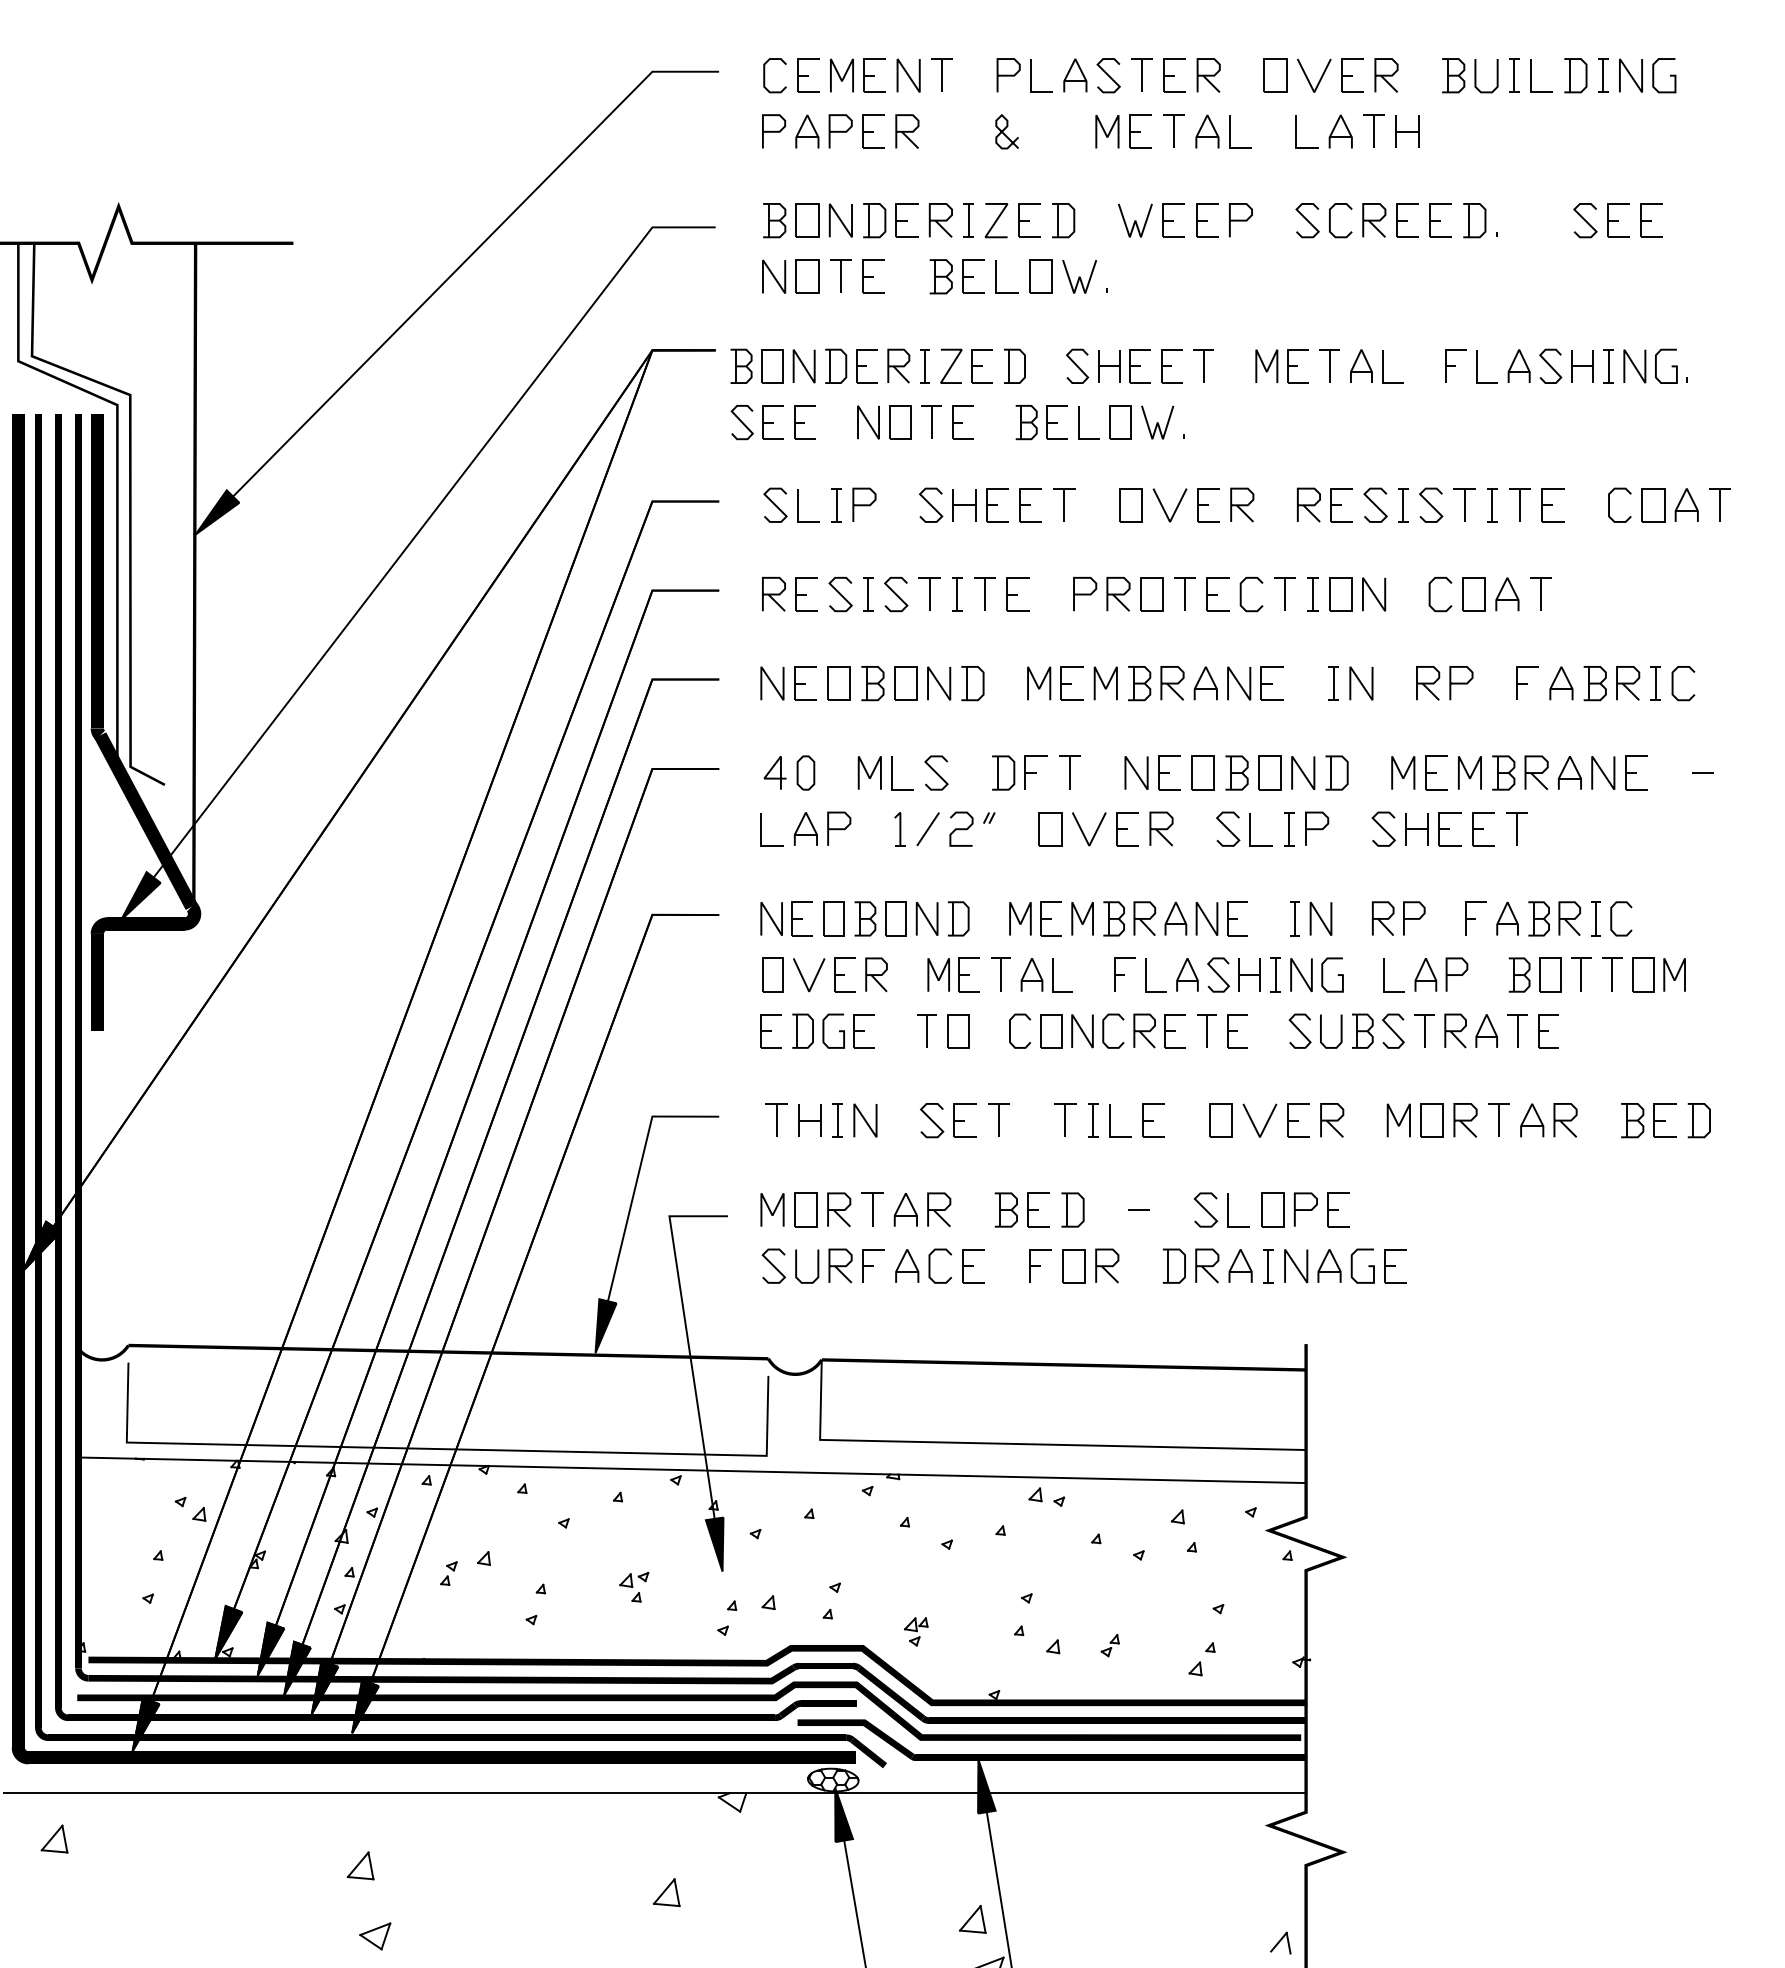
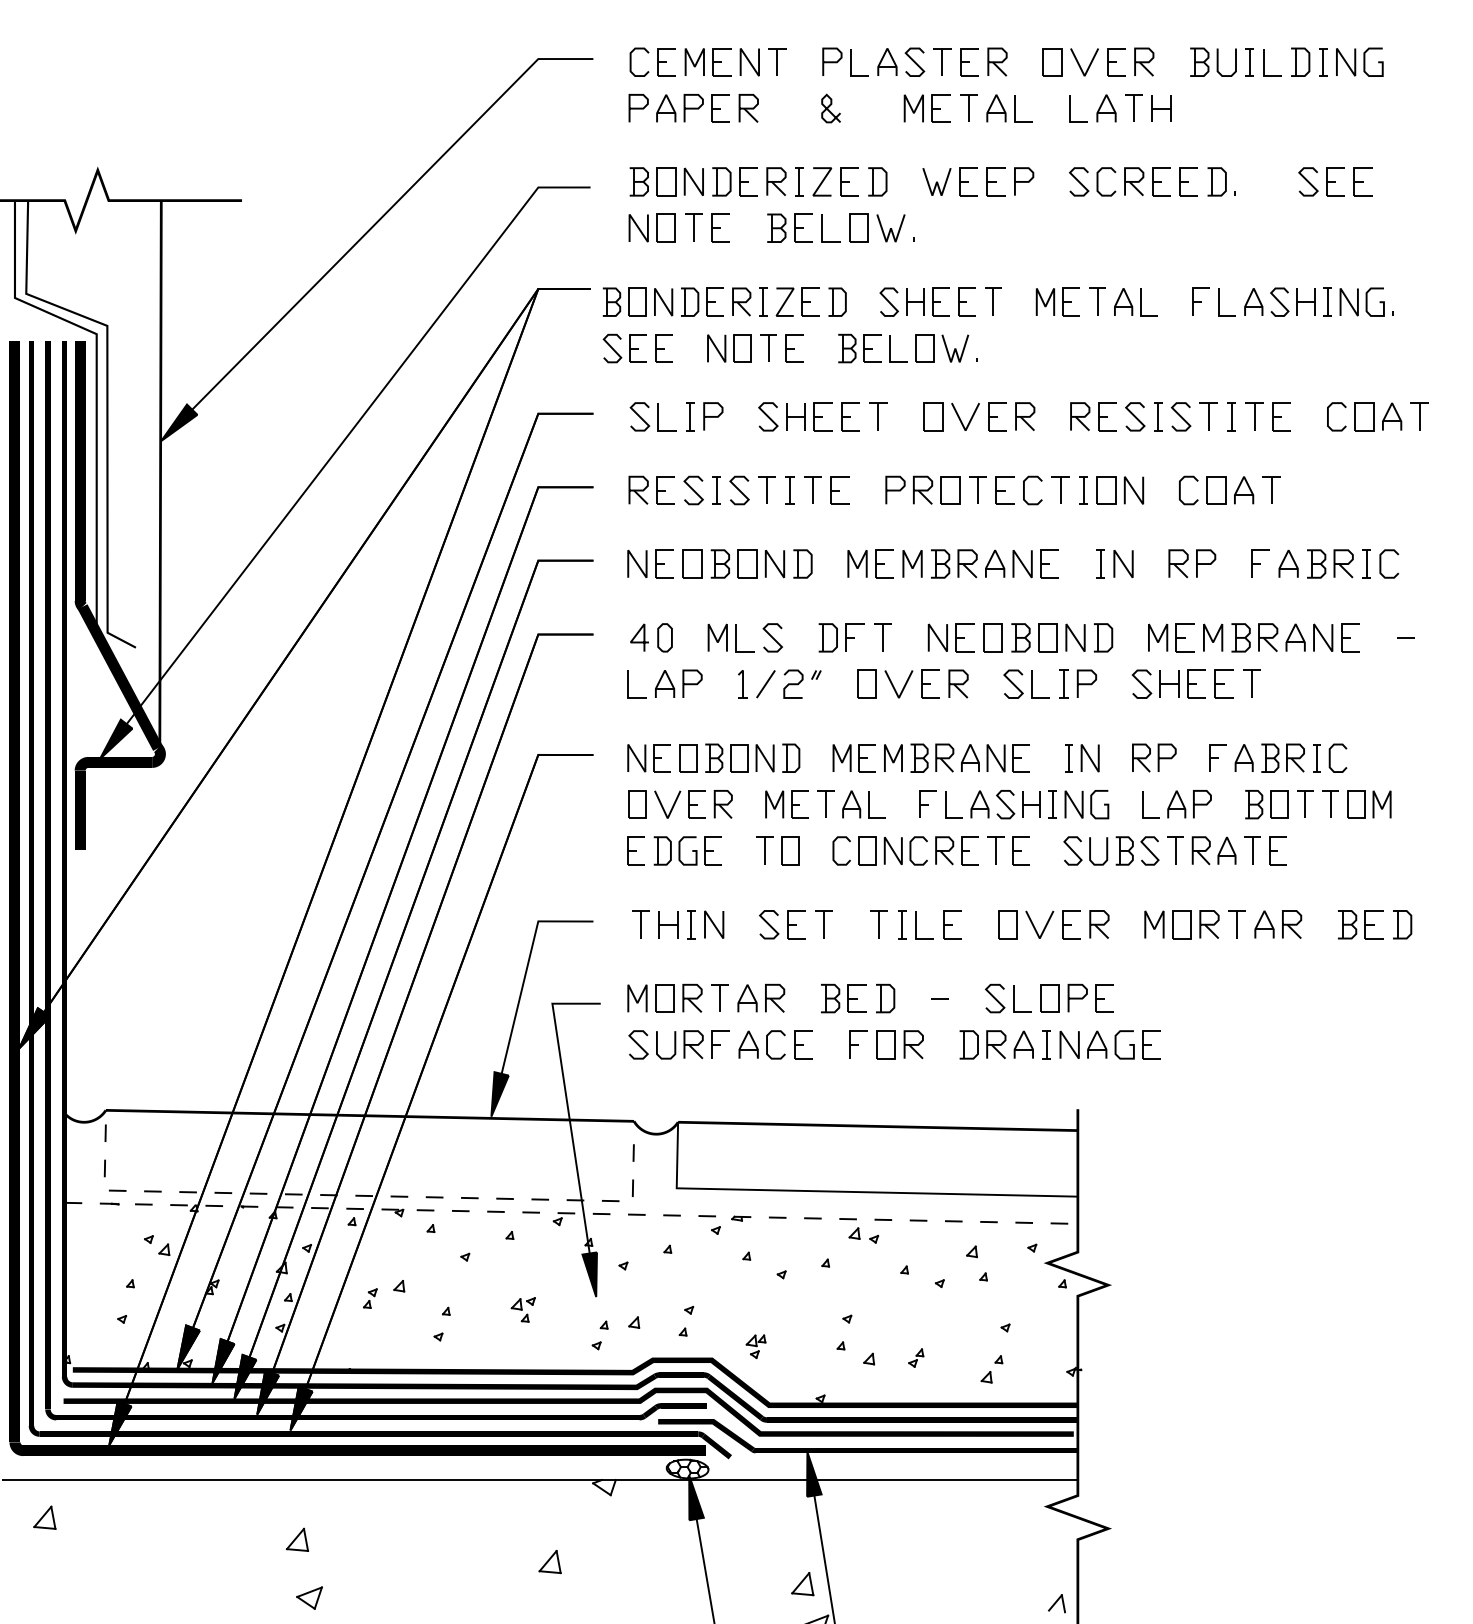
line: (447, 1449) -> (369, 1196), solid -> dashed
line: (692, 1470) -> (571, 1213), solid -> dashed

